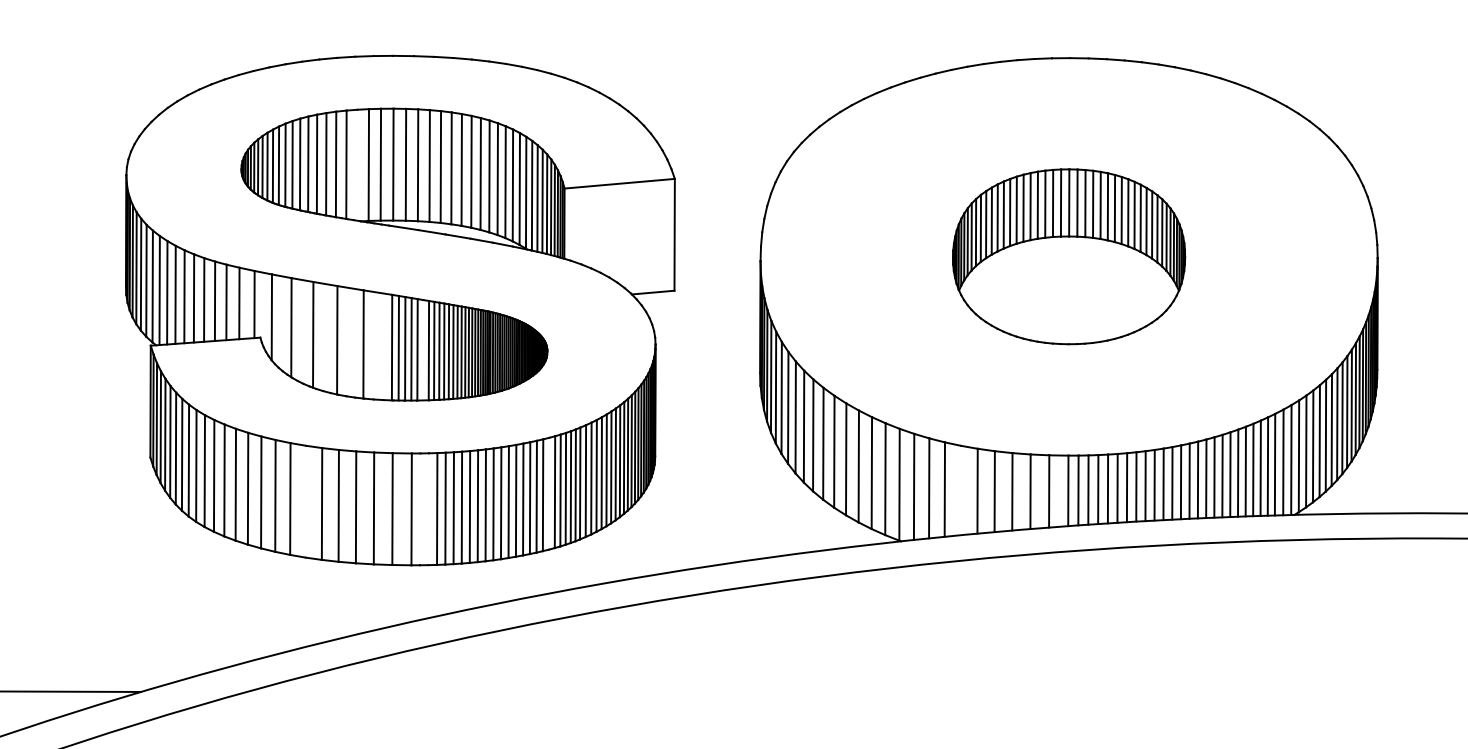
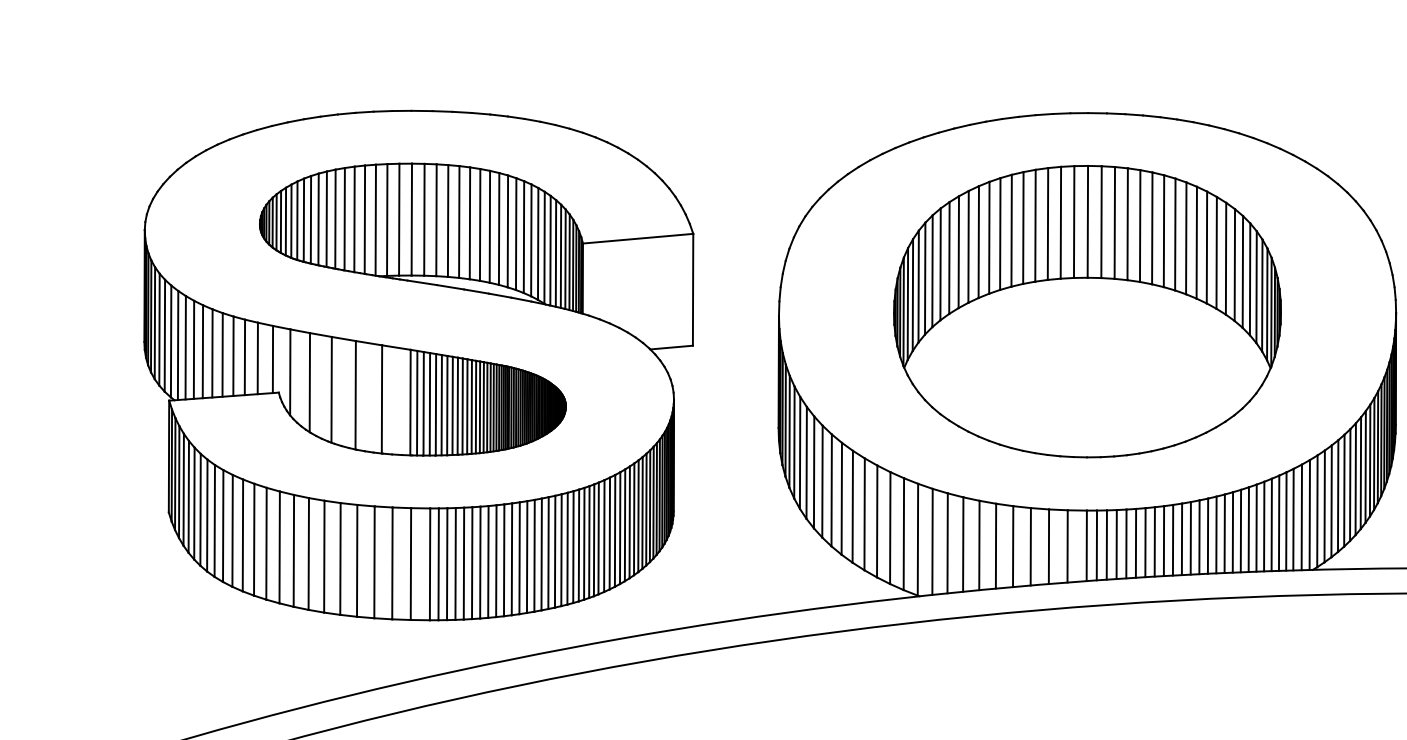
line: (357, 164) -> (375, 219), added
part: (1068, 256) -> (1086, 311), size x1.67
line: (423, 350) -> (441, 405), added
line: (960, 490) -> (978, 545), added
line: (549, 493) -> (567, 548), added
line: (305, 501) -> (323, 556), added
line: (420, 509) -> (438, 564), added
line: (428, 509) -> (446, 564), added

